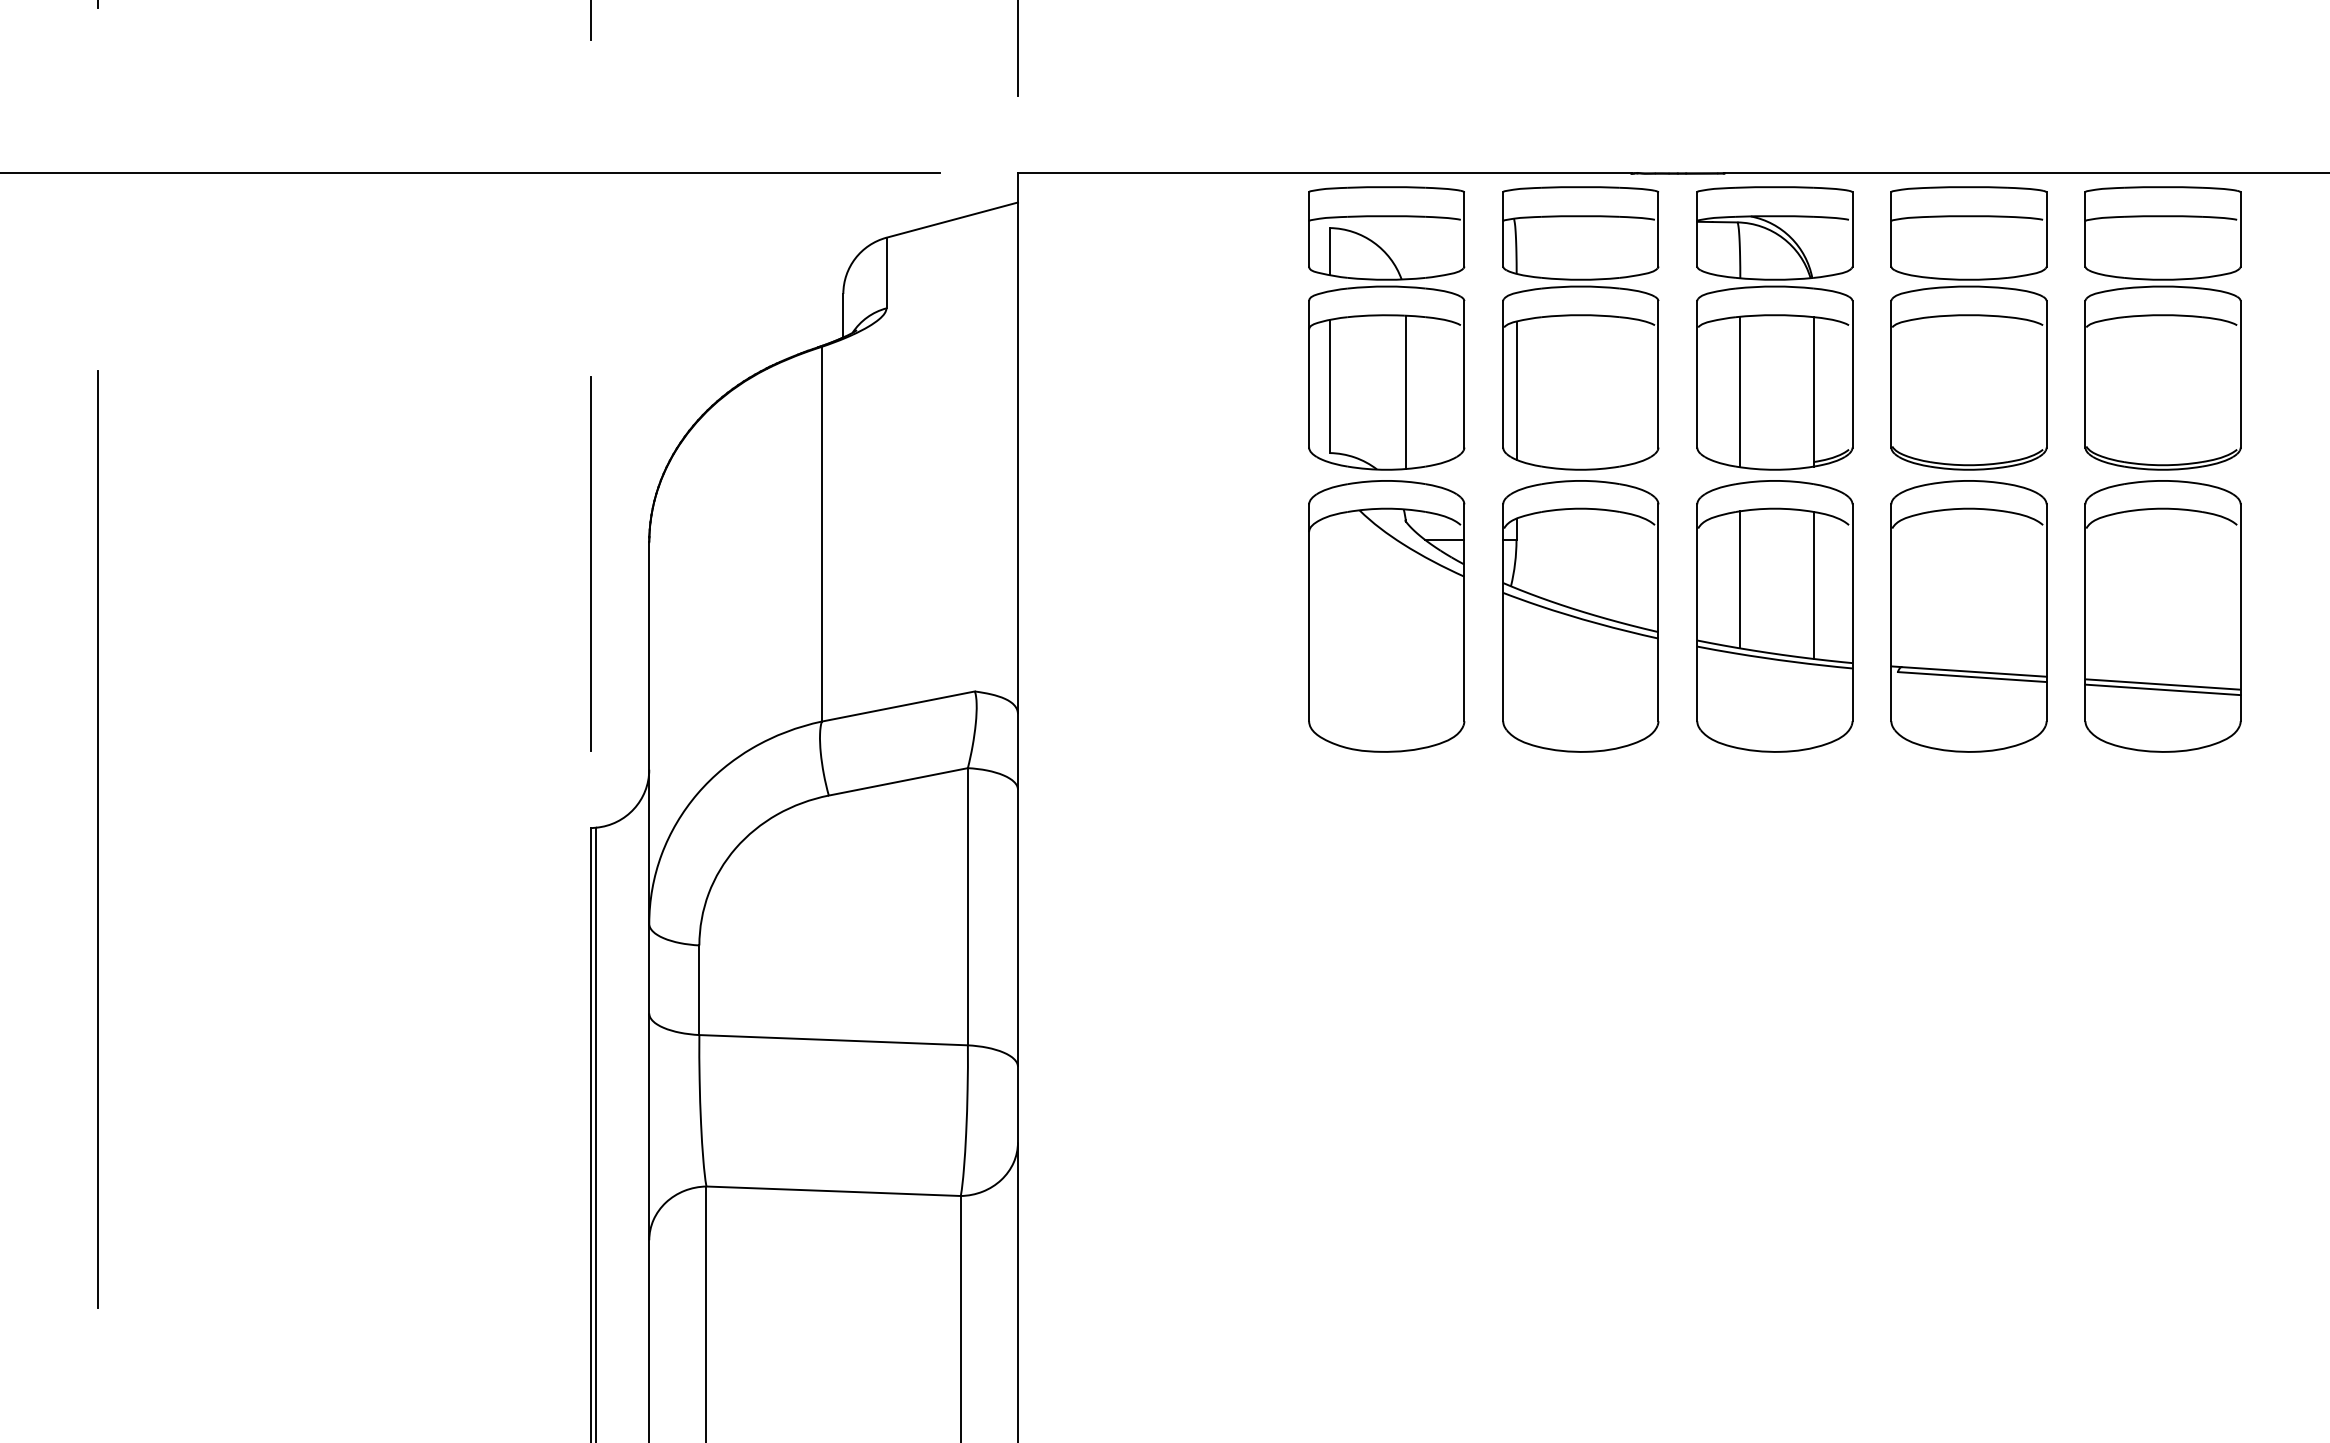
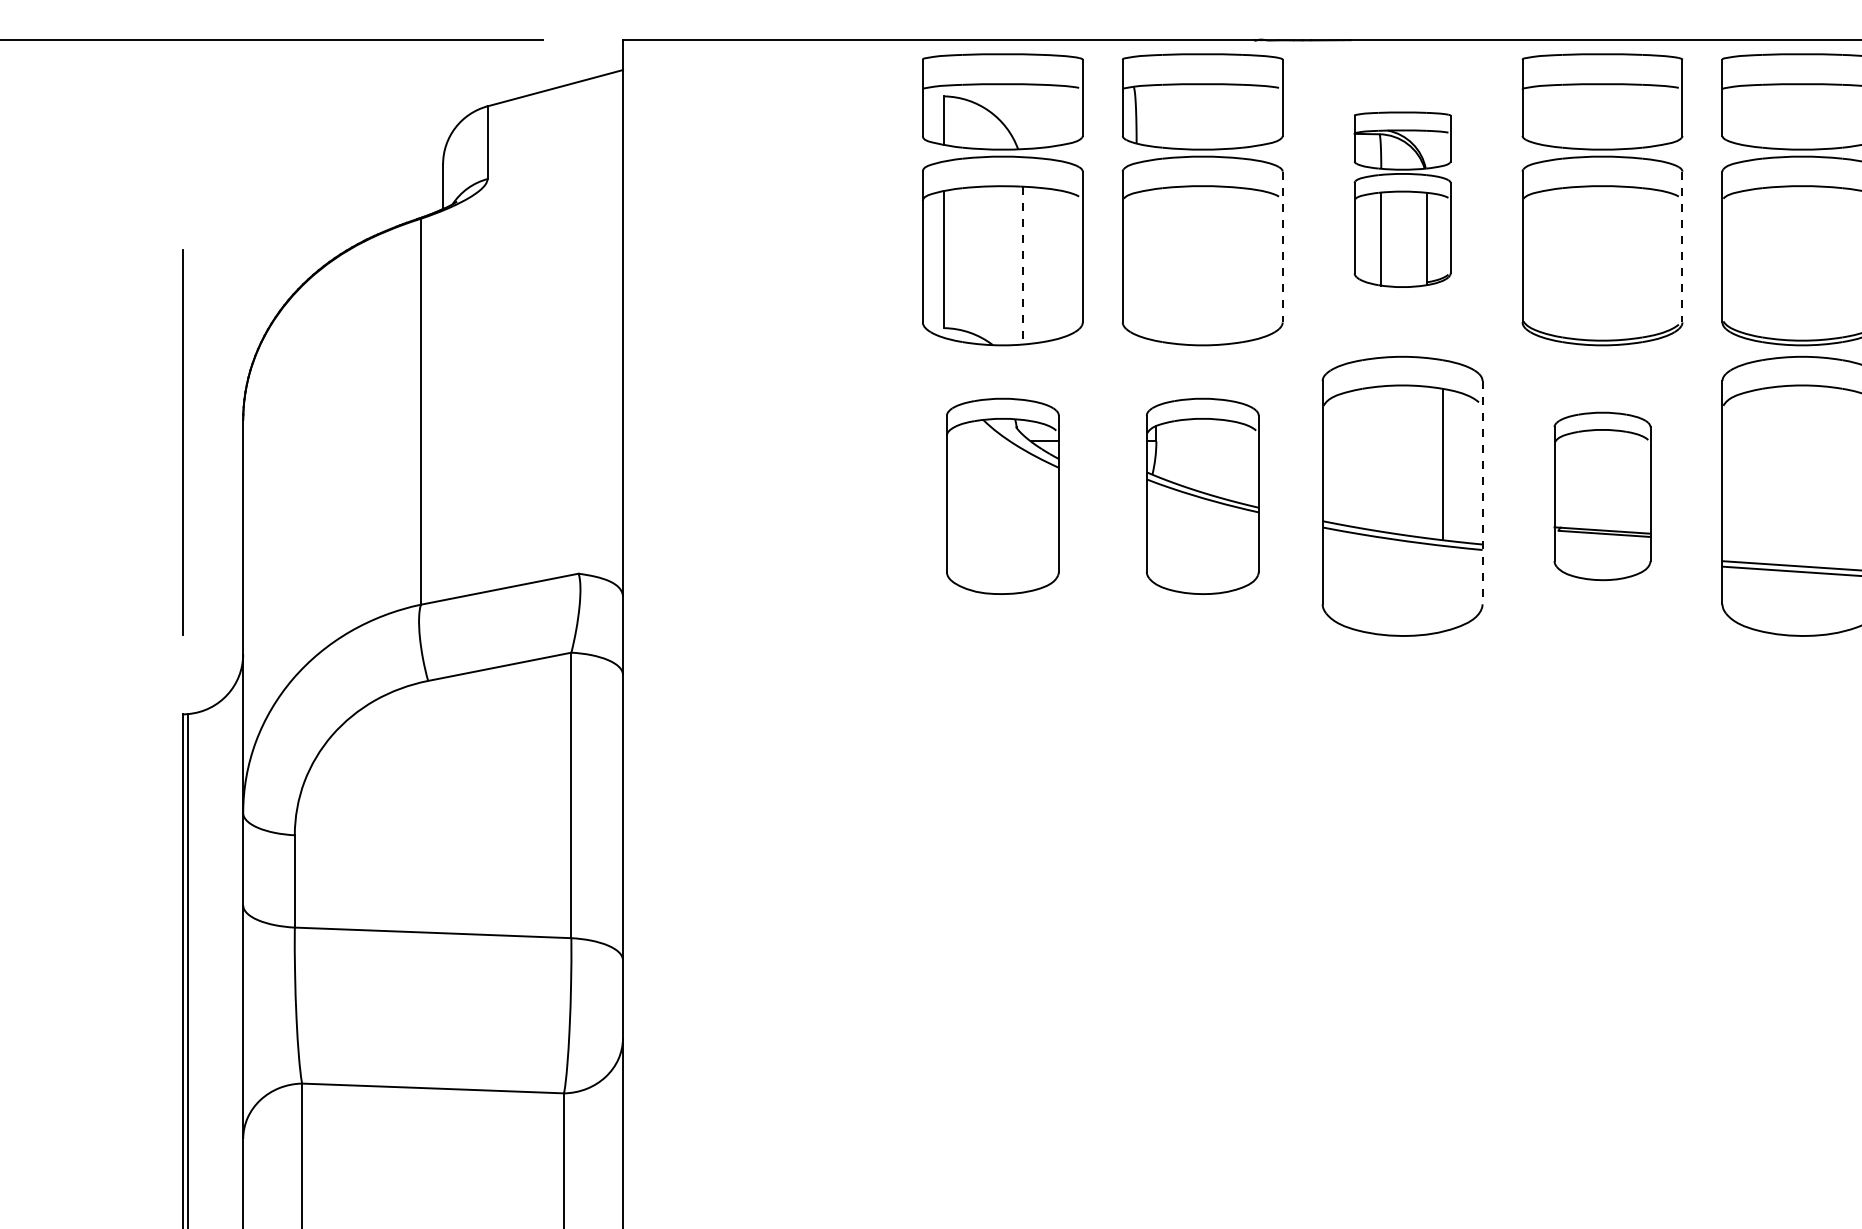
part: (1774, 328) -> (1402, 199), size x0.6
line: (1658, 374) -> (1282, 247), solid -> dashed
line: (2046, 374) -> (1682, 247), solid -> dashed
line: (1516, 390) -> (1136, 263), removed
line: (1406, 392) -> (1023, 265), solid -> dashed
line: (1740, 579) -> (1367, 458), removed
line: (1852, 613) -> (1482, 493), solid -> dashed
part: (1386, 616) -> (1002, 496), size x0.7
part: (1580, 616) -> (1202, 496), size x0.7
part: (1968, 616) -> (1602, 496), size x0.6

